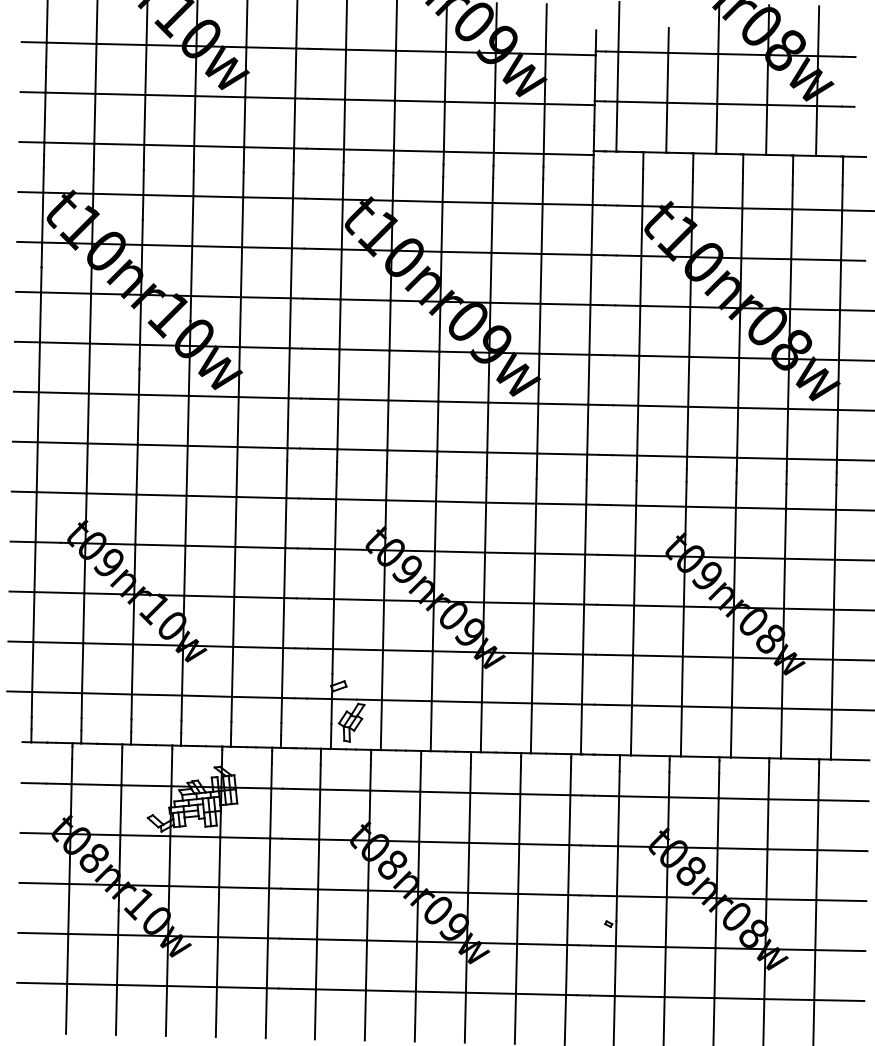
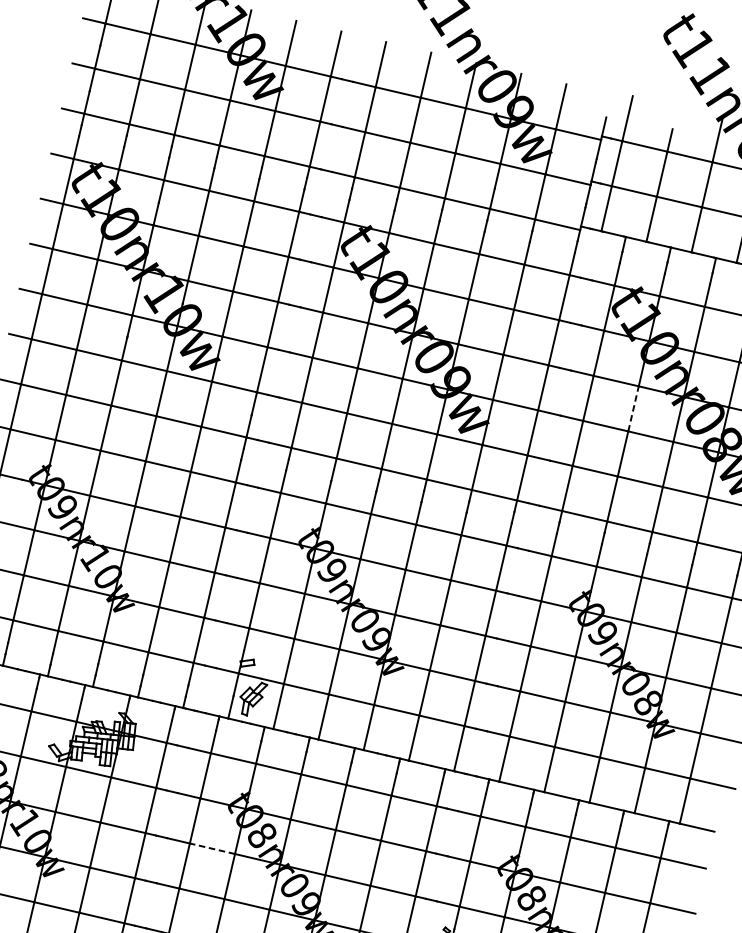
line: (689, 331) -> (633, 408), solid -> dashed
line: (342, 890) -> (211, 849), solid -> dashed

